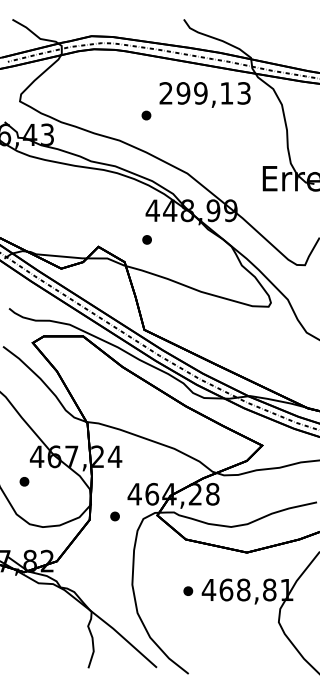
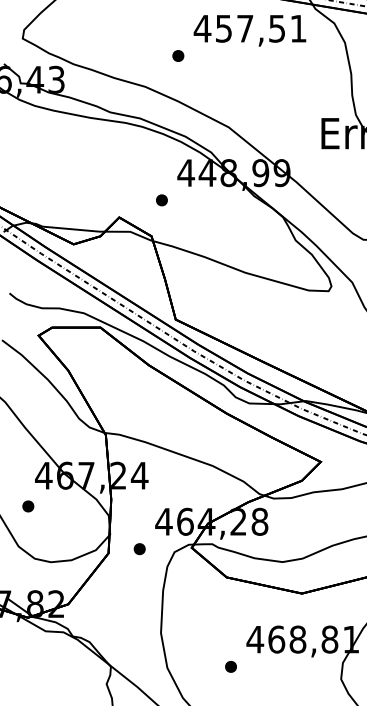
text: (204, 93) -> (249, 28), 299,13 -> 457,51
part: (146, 239) -> (161, 199), moved
part: (188, 590) -> (231, 666), moved

